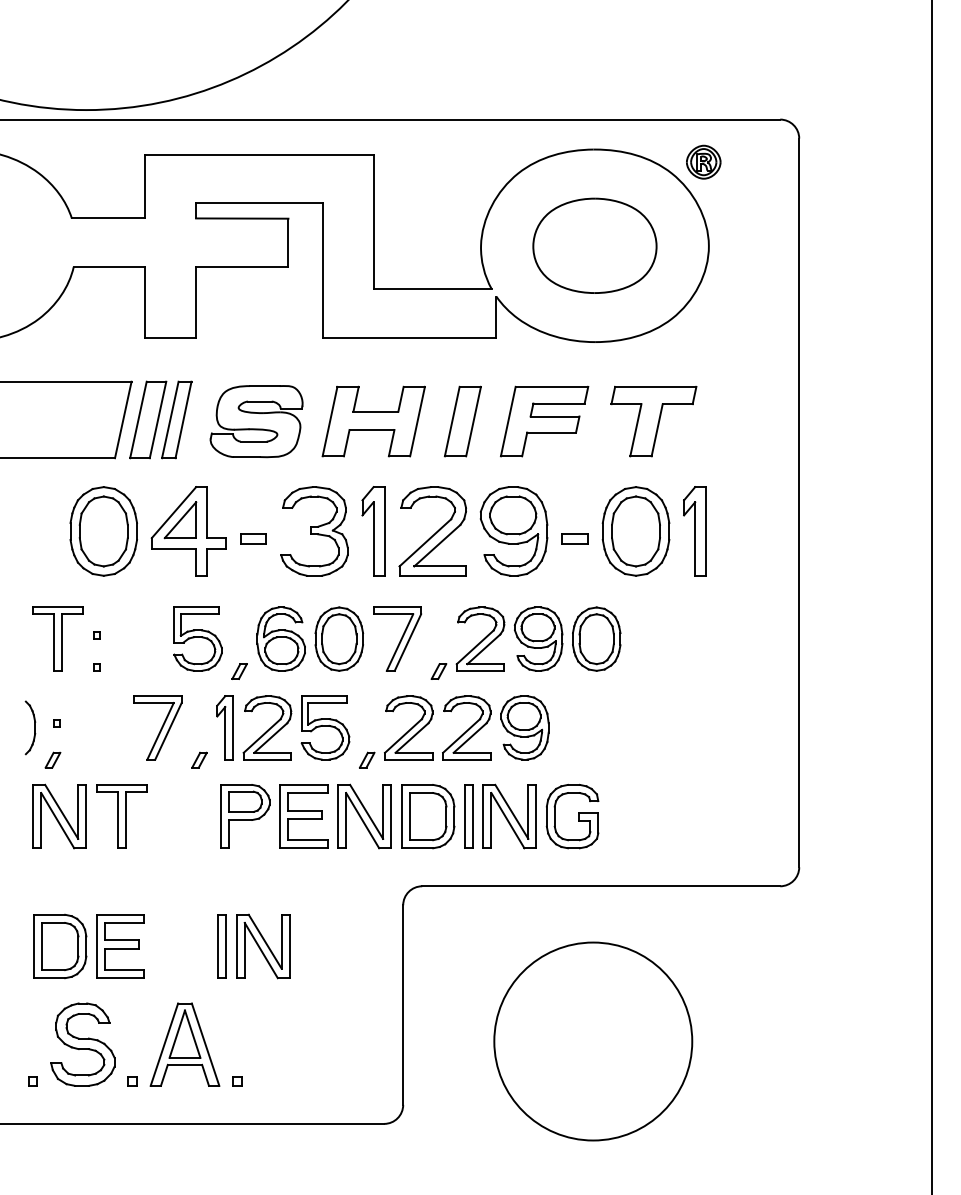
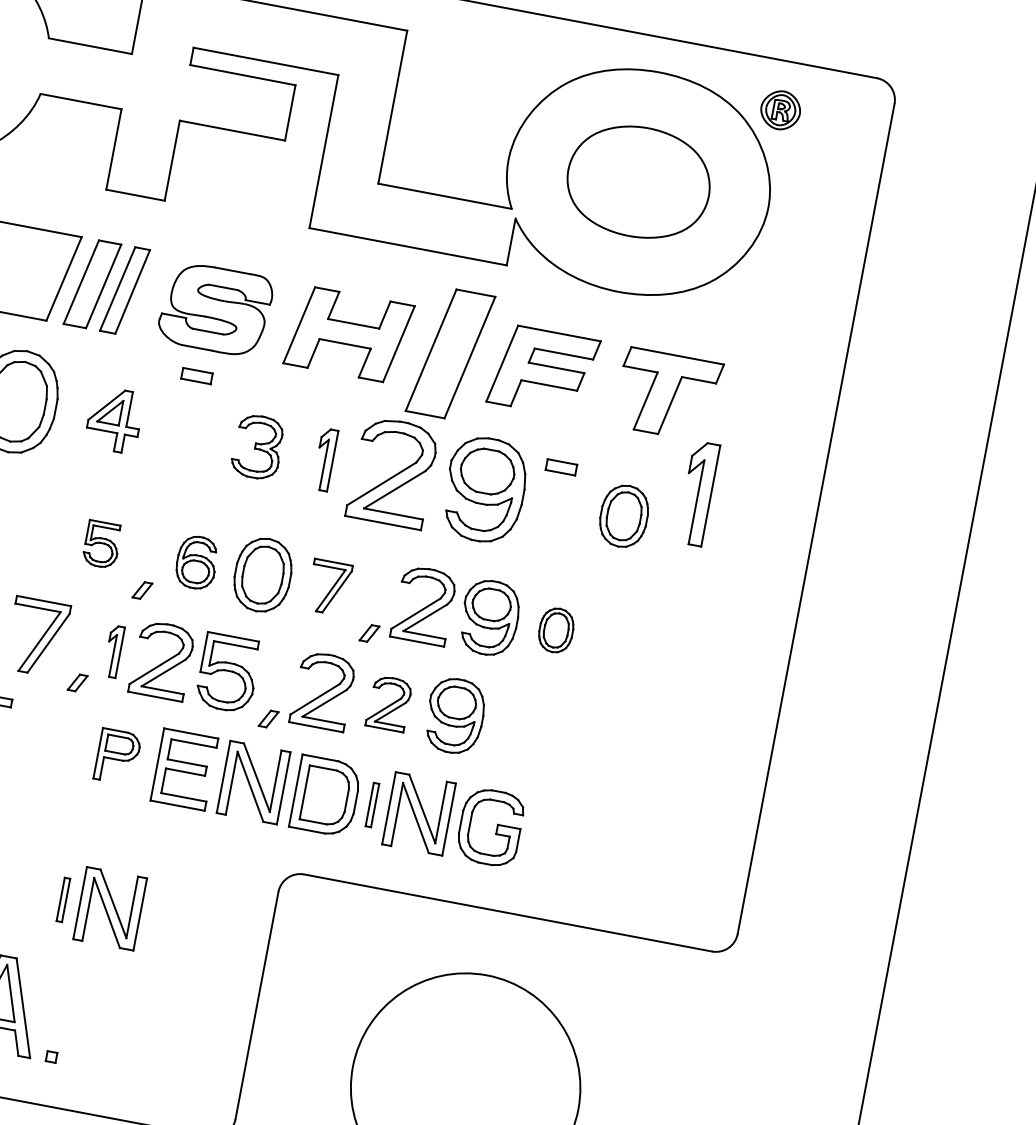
part: (462, 421) -> (450, 353), size x1.6
part: (188, 531) -> (114, 420), size x0.6
part: (314, 531) -> (257, 447), size x0.6
part: (373, 531) -> (325, 459), size x0.6
part: (635, 531) -> (623, 516), size x0.6
part: (694, 531) -> (697, 493), moved
part: (253, 538) -> (197, 375), moved
part: (574, 538) -> (560, 466), moved
part: (197, 638) -> (101, 543), size x0.6
part: (280, 638) -> (196, 561), size x0.7
part: (397, 638) -> (329, 586), size x0.7
part: (596, 638) -> (556, 629), size x0.6
part: (224, 727) -> (113, 651), size x0.7
part: (466, 727) -> (388, 703), size x0.7
part: (245, 816) -> (117, 756), size x0.7
part: (468, 816) -> (371, 804), size x0.6
part: (221, 946) -> (62, 899), size x0.6

